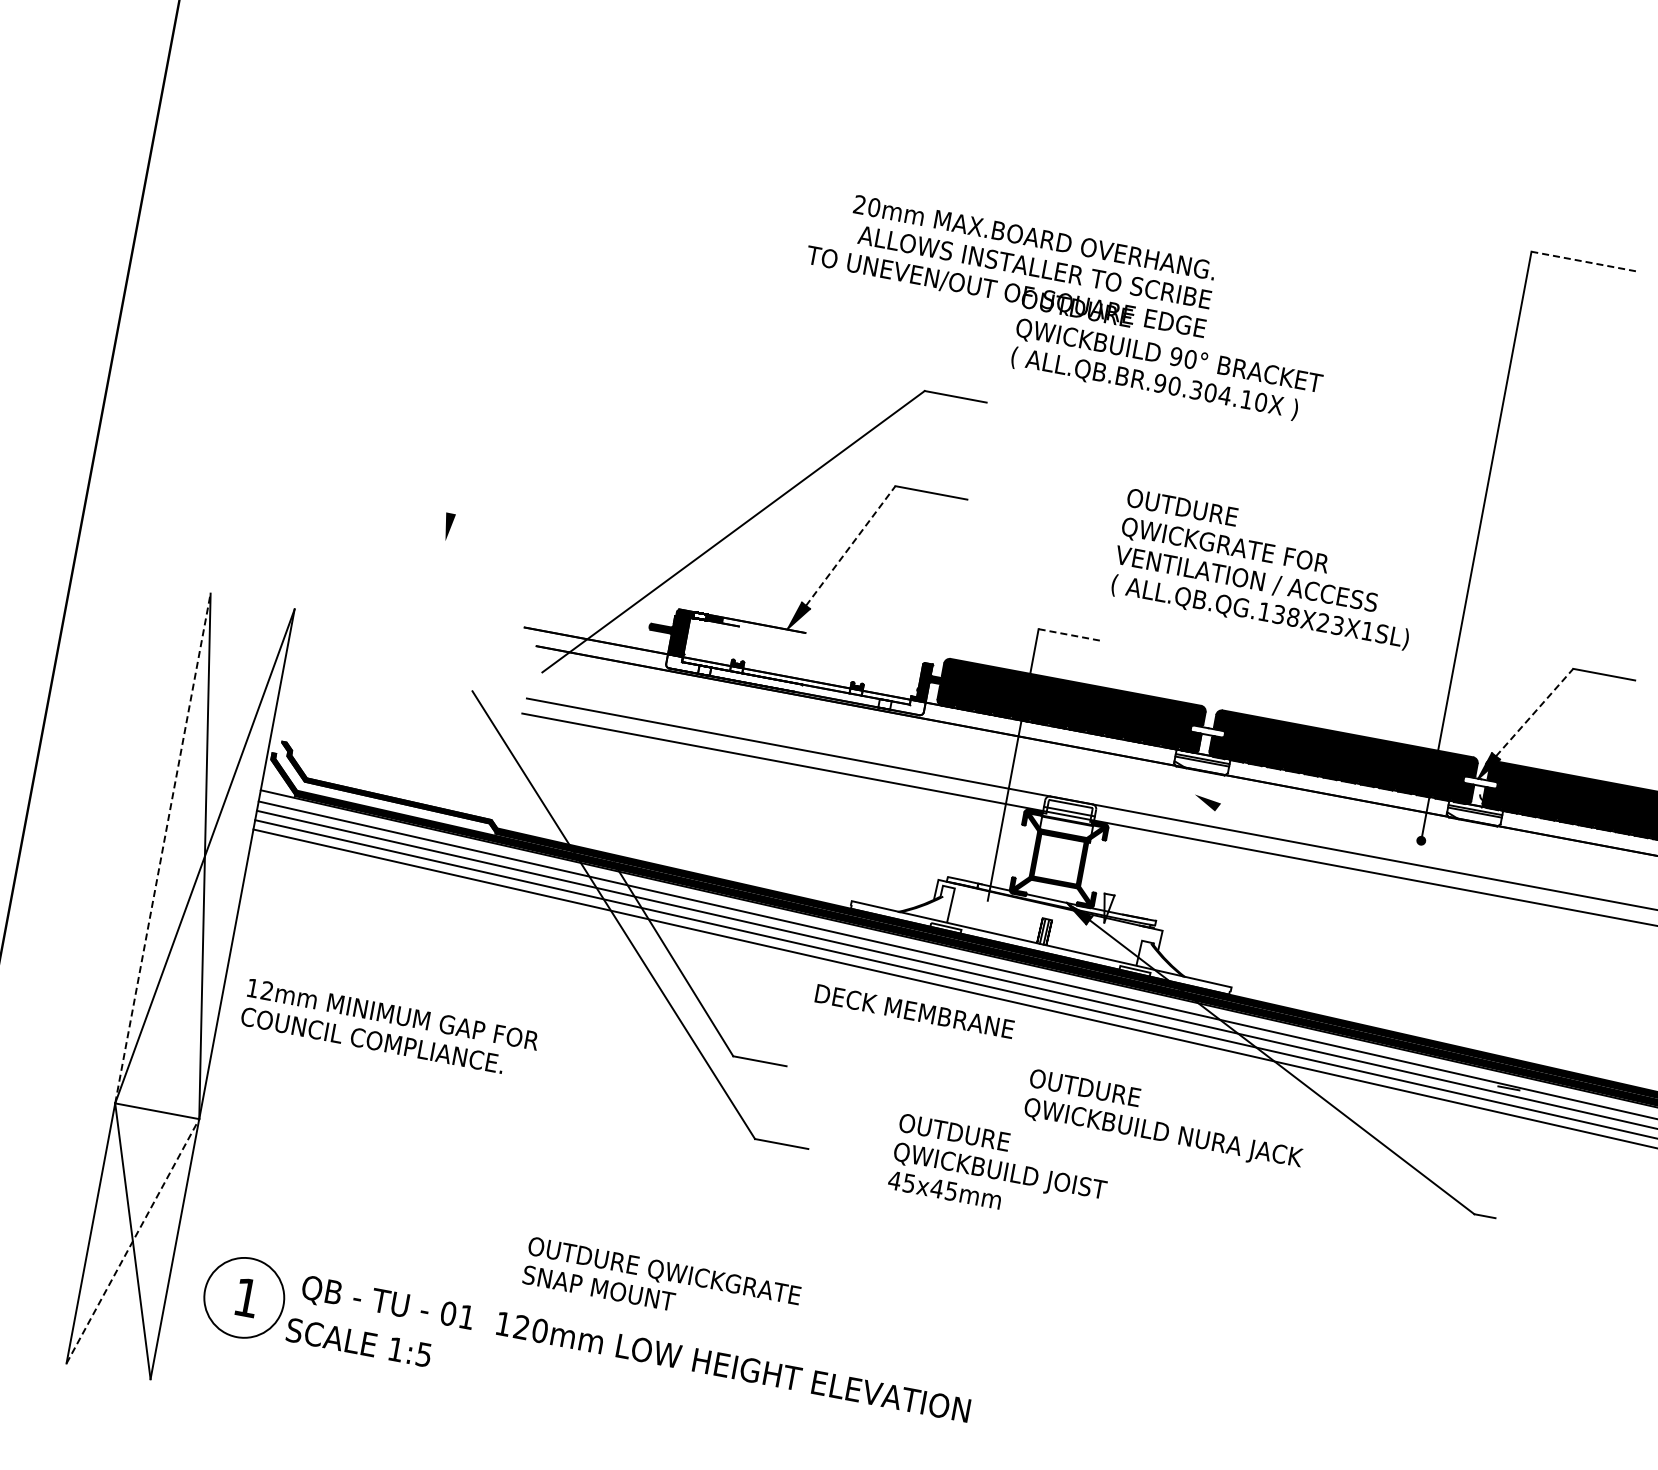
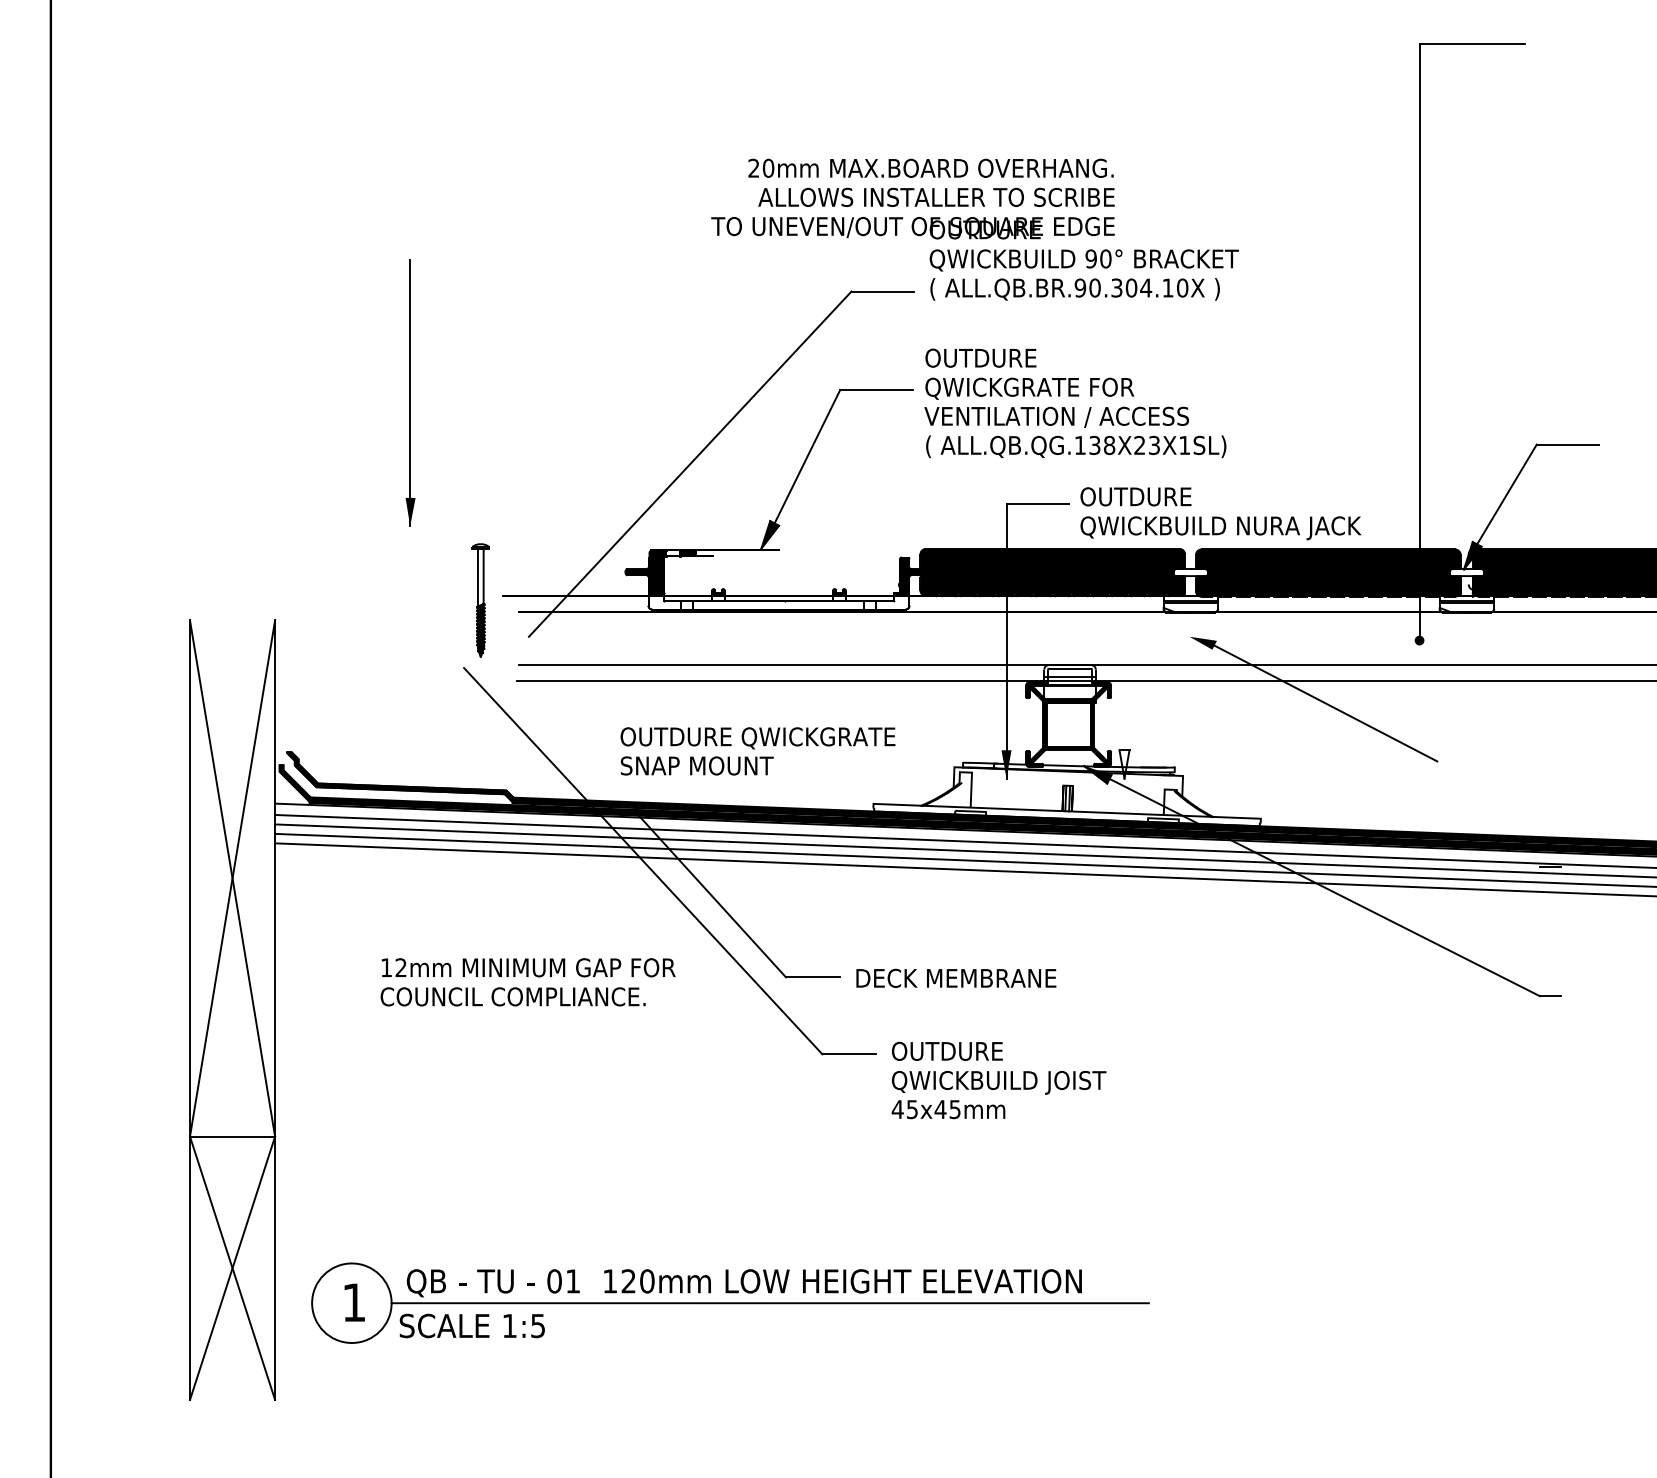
line: (1583, 261) -> (1472, 44), dashed -> solid
text: (1066, 306) -> (974, 229), moved
line: (470, 409) -> (410, 392), added
line: (850, 545) -> (807, 456), dashed -> solid
text: (1267, 569) -> (1075, 403), moved
part: (501, 627) -> (480, 600), added
line: (1070, 634) -> (1038, 503), dashed -> solid
line: (1535, 712) -> (1507, 494), dashed -> solid
line: (163, 848) -> (190, 878), dashed -> solid
line: (1316, 885) -> (1325, 703), added
fill: (990, 886) -> (1006, 764), added
text: (915, 1010) -> (956, 977), moved
text: (389, 1028) -> (527, 982), moved
text: (1165, 1119) -> (1220, 513), moved
text: (999, 1170) -> (998, 1080), moved
line: (132, 1240) -> (232, 1267), dashed -> solid
text: (661, 1285) -> (757, 751), moved
line: (656, 1375) -> (769, 1303), added

